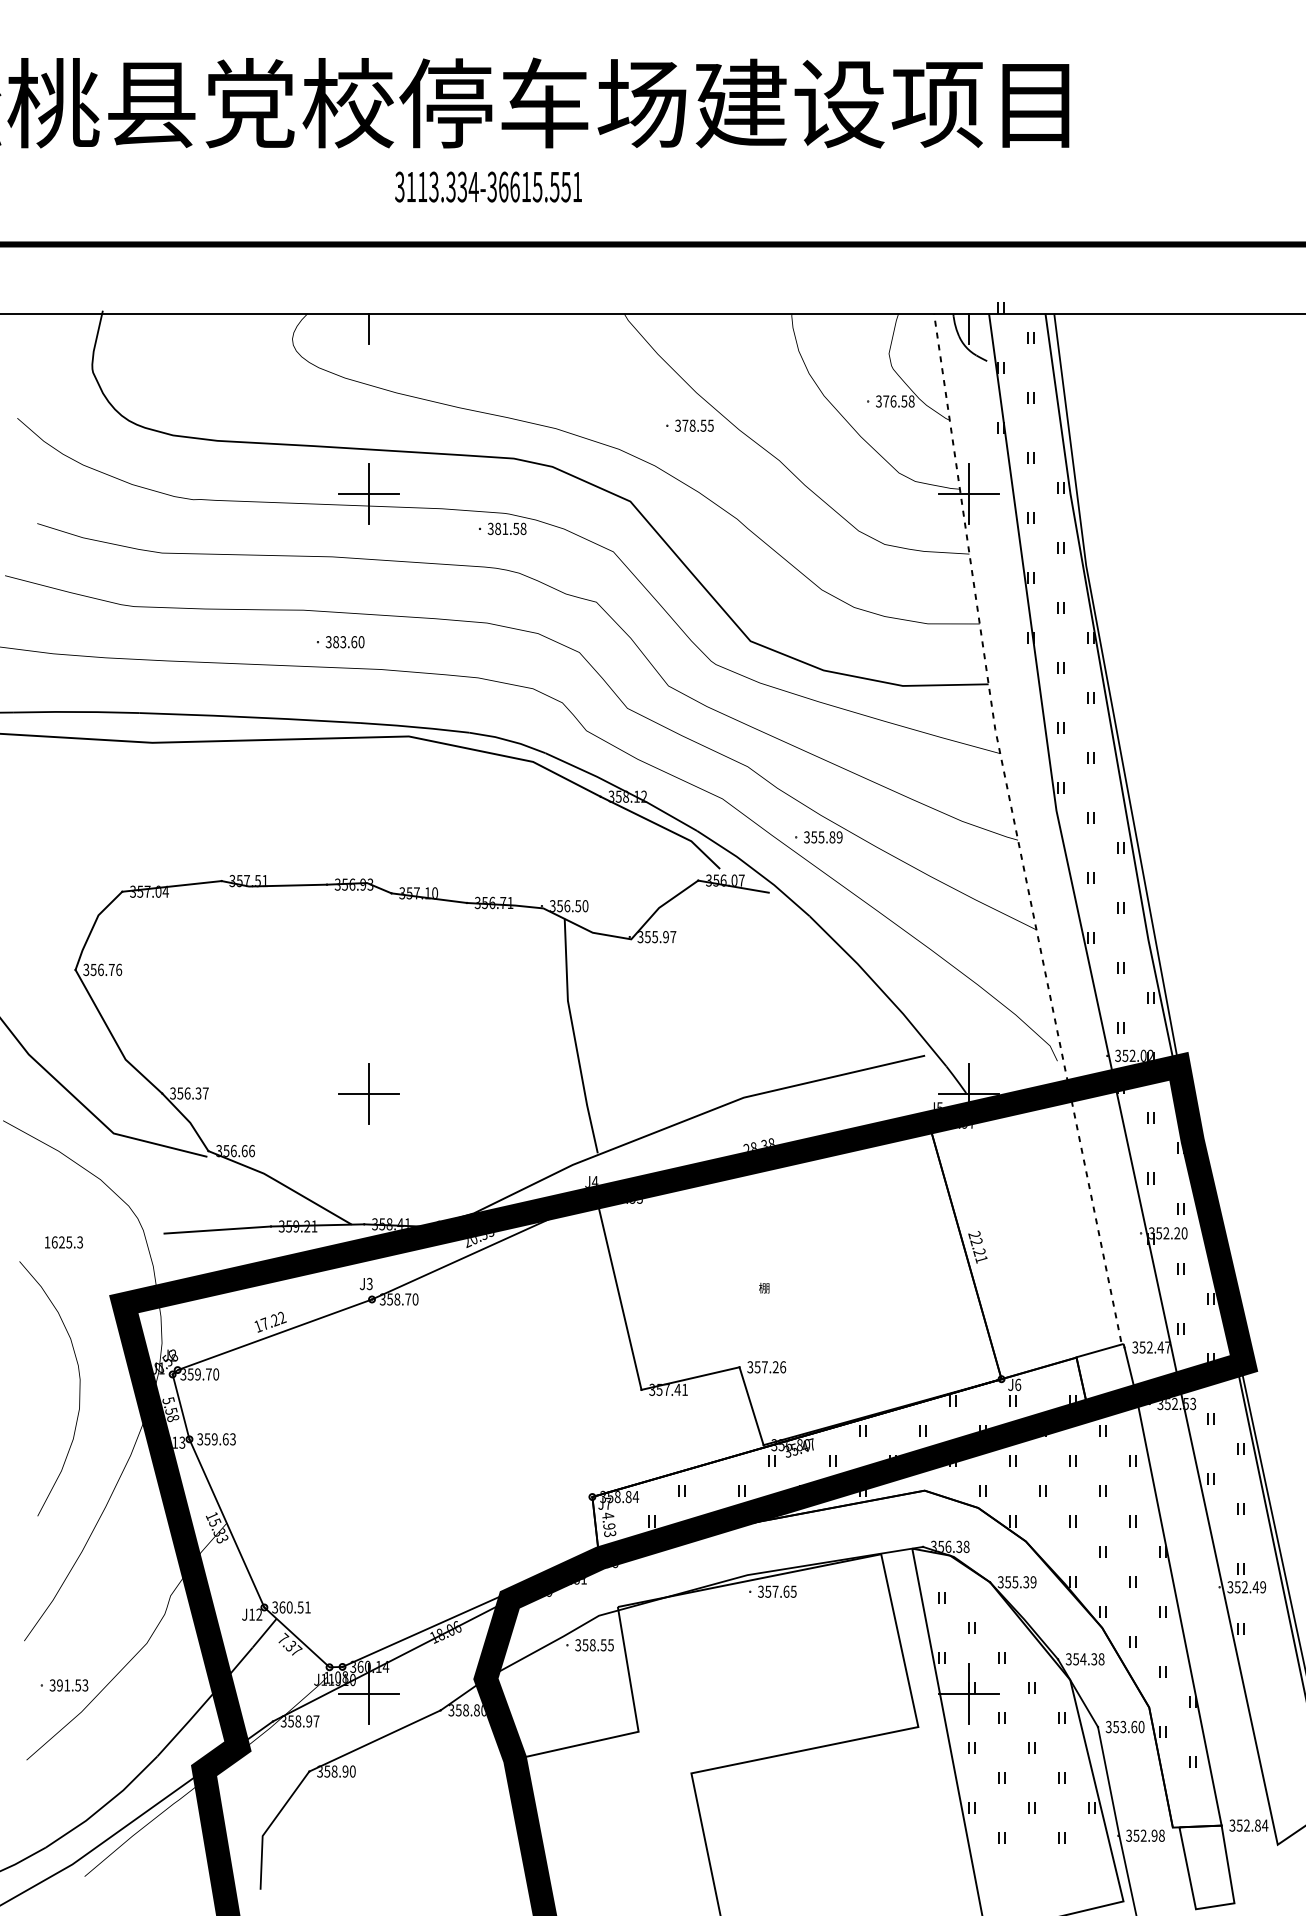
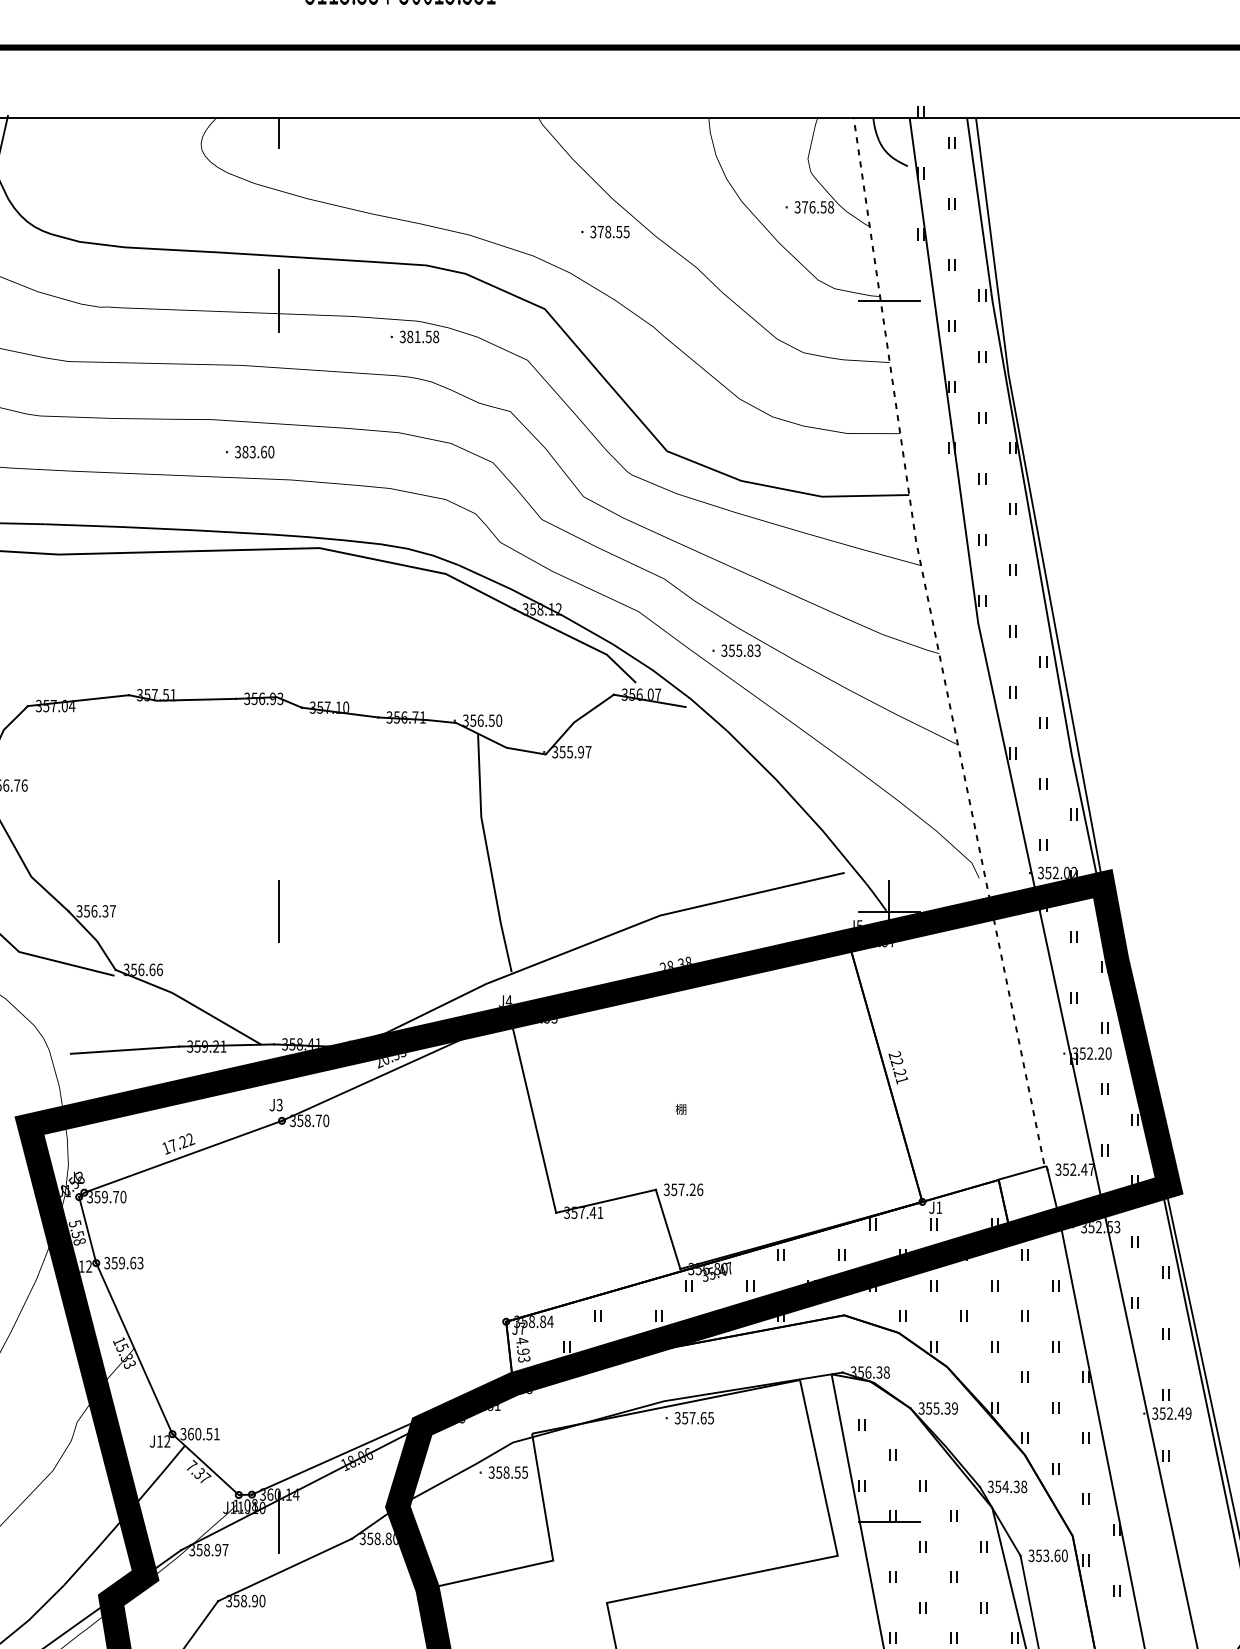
line: (968, 328) -> (888, 133), removed
line: (368, 493) -> (278, 300), removed
line: (968, 493) -> (888, 300), removed
text: (839, 837) -> (757, 650), 355.89 -> 355.83
line: (368, 1093) -> (278, 911), removed
text: (1018, 1384) -> (939, 1207), J6 -> J1
text: (182, 1442) -> (89, 1266), J13 -> J12
line: (368, 1694) -> (278, 1522), removed
line: (968, 1694) -> (888, 1522), removed

